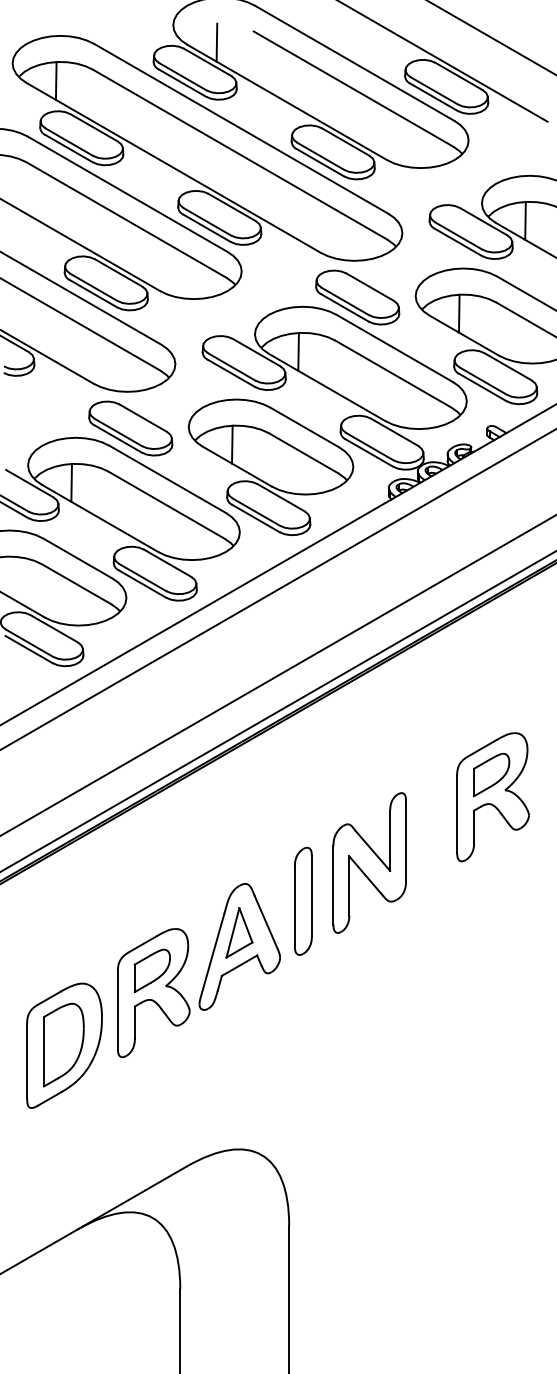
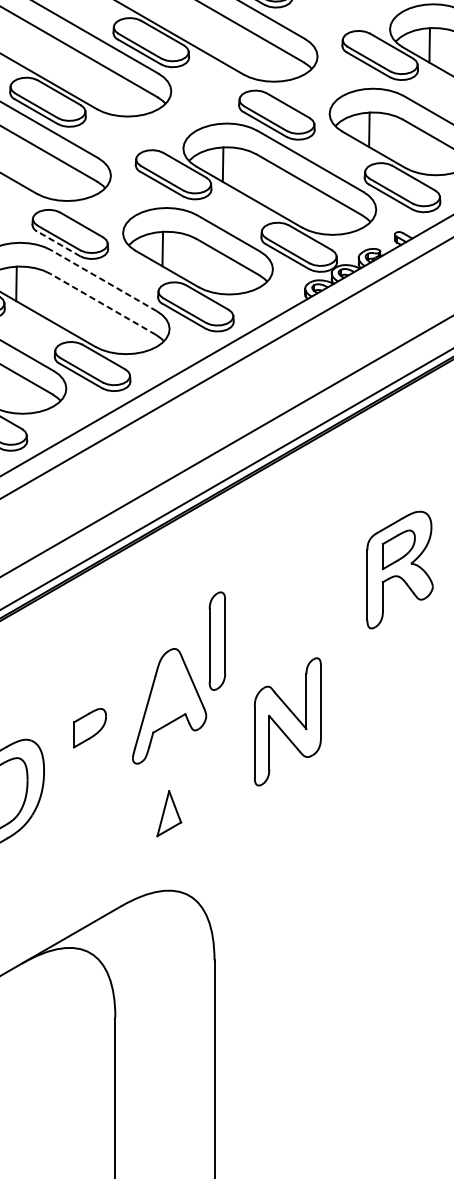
line: (117, 438) -> (58, 243), solid -> dashed
line: (167, 479) -> (103, 280), solid -> dashed
line: (166, 504) -> (102, 303), solid -> dashed
part: (369, 862) -> (287, 721), moved
part: (303, 900) -> (217, 640), moved
part: (239, 932) -> (169, 813), moved
part: (153, 993) -> (90, 748), removed

